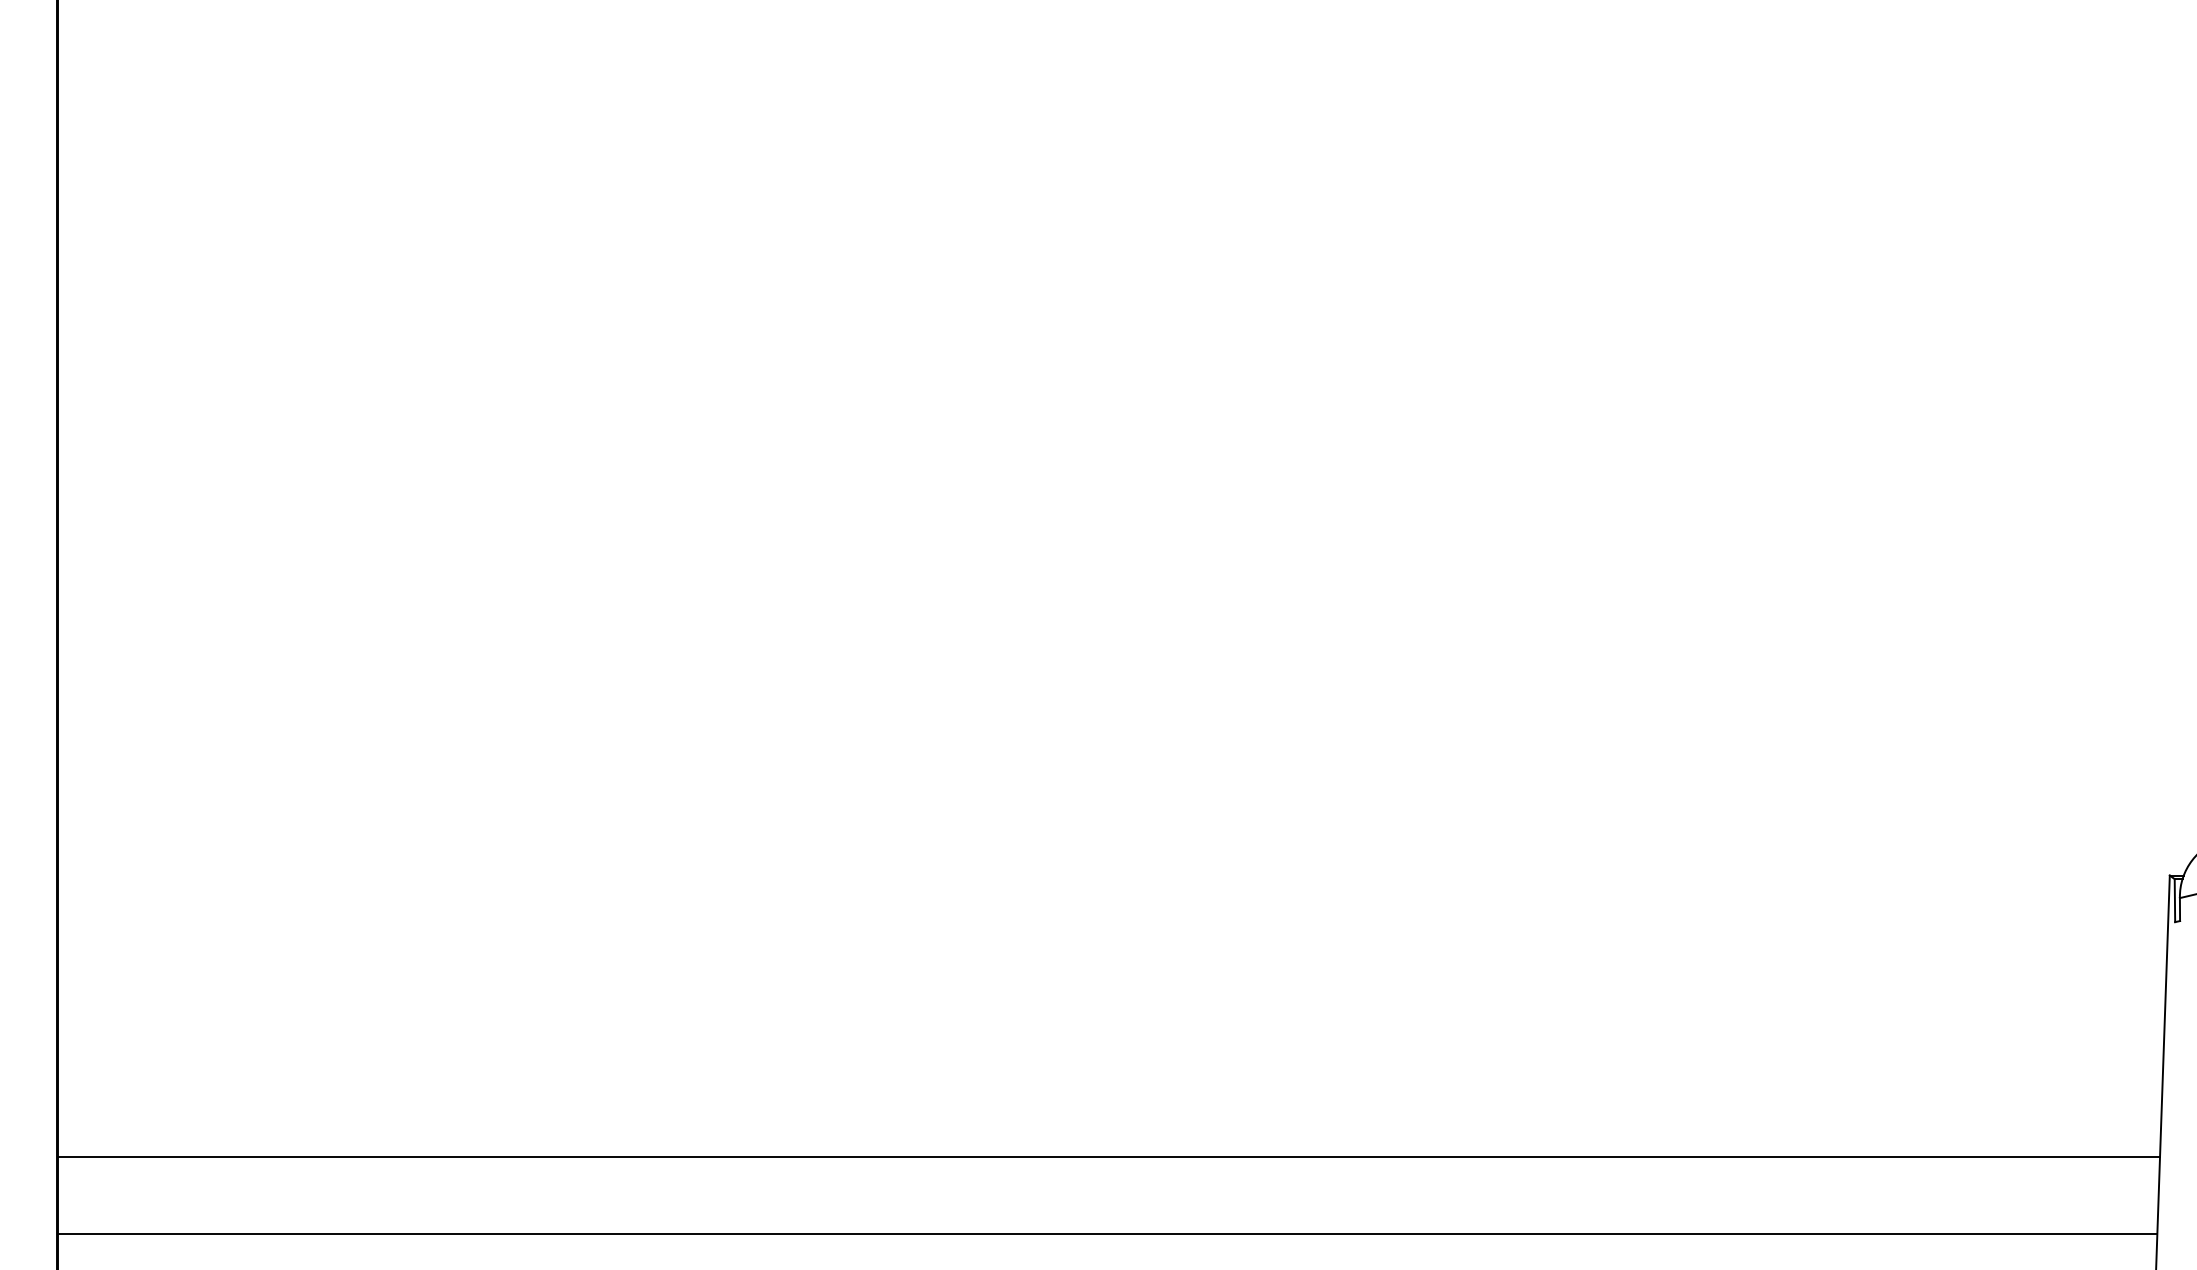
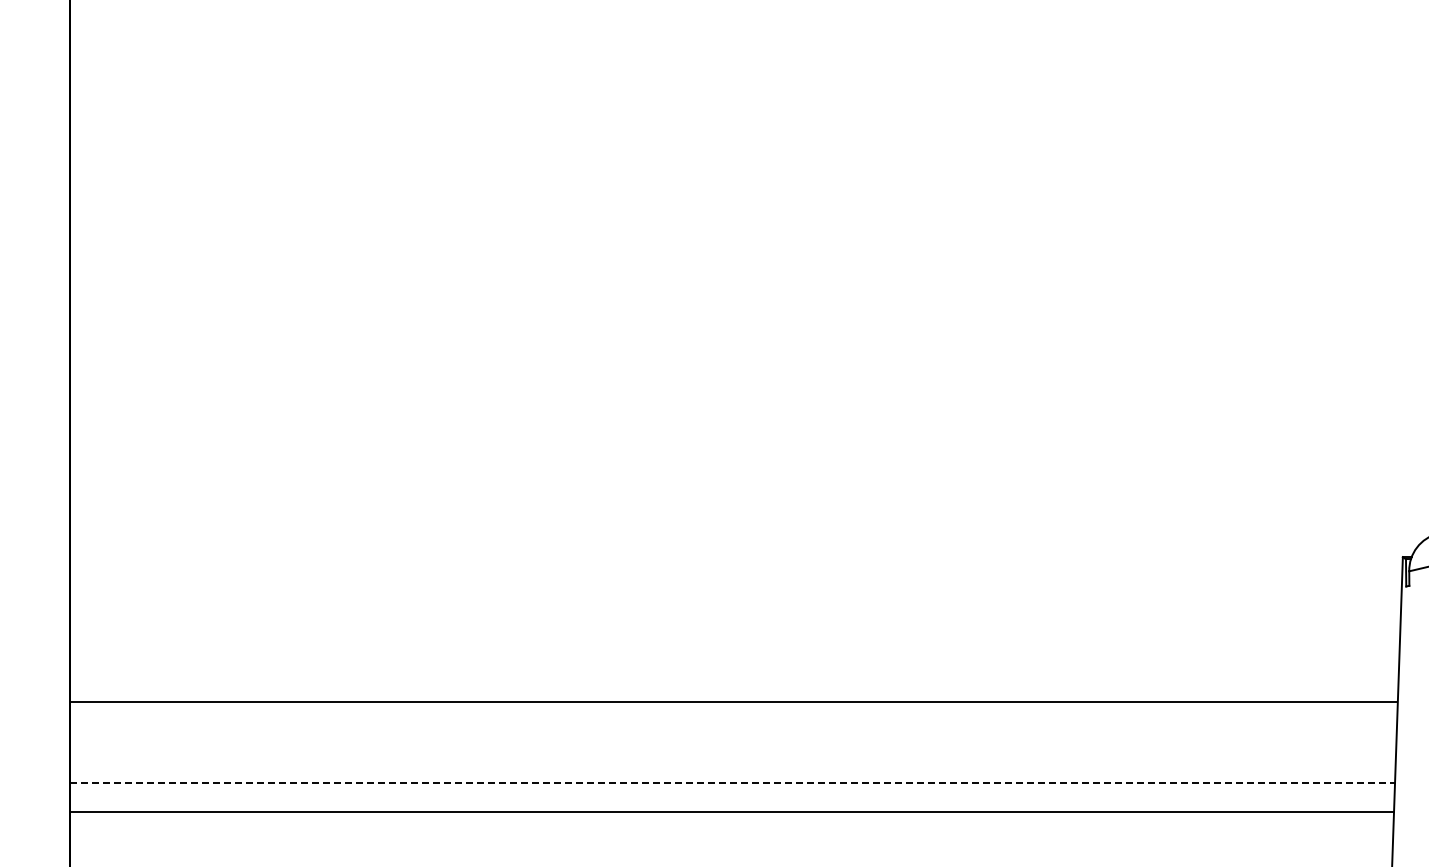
line: (1107, 1156) -> (732, 701), moved
line: (1107, 1234) -> (732, 783), solid -> dashed

